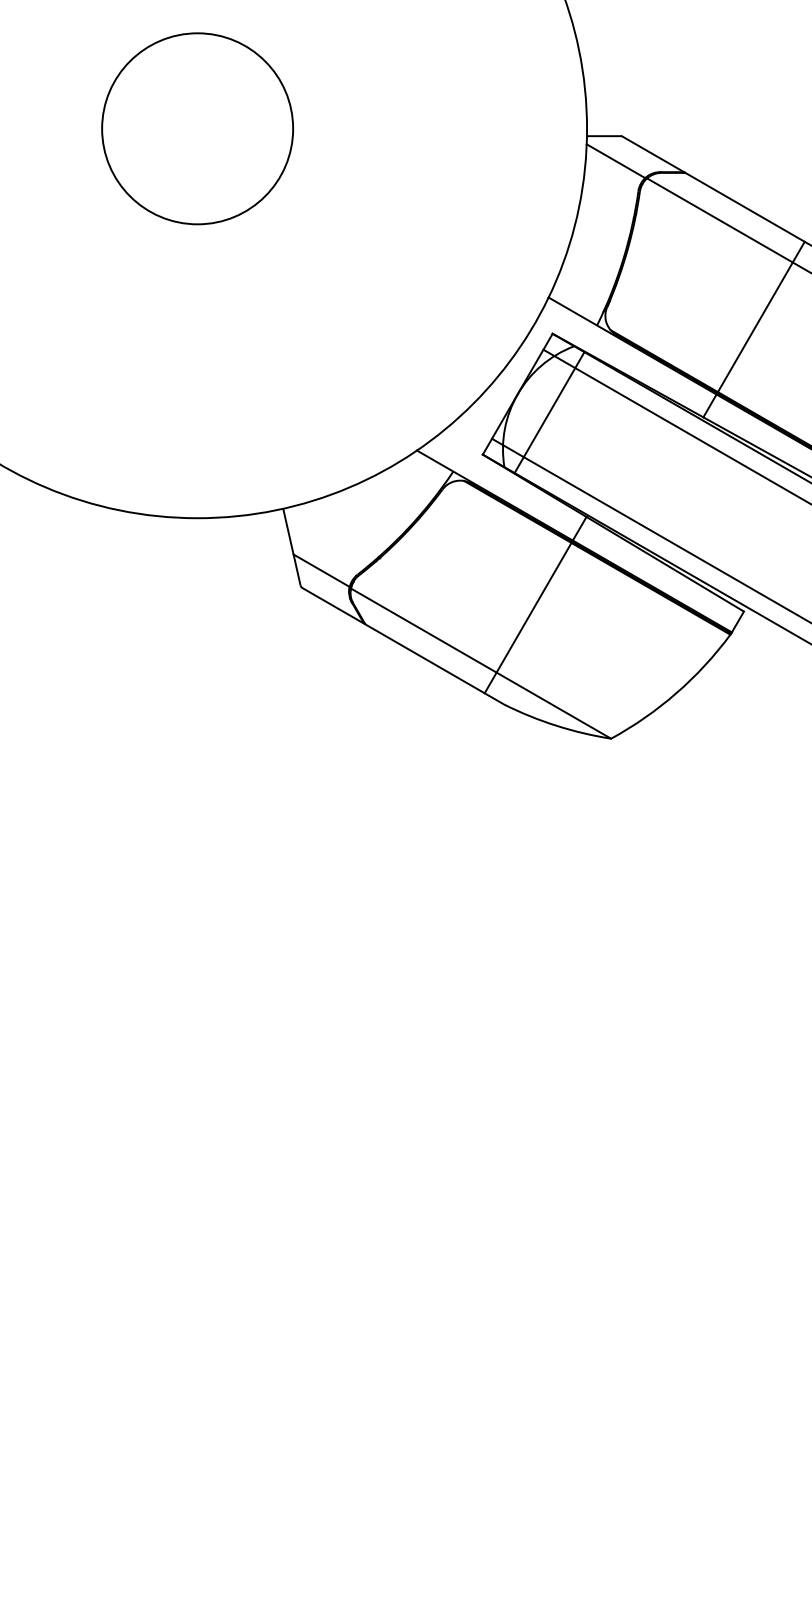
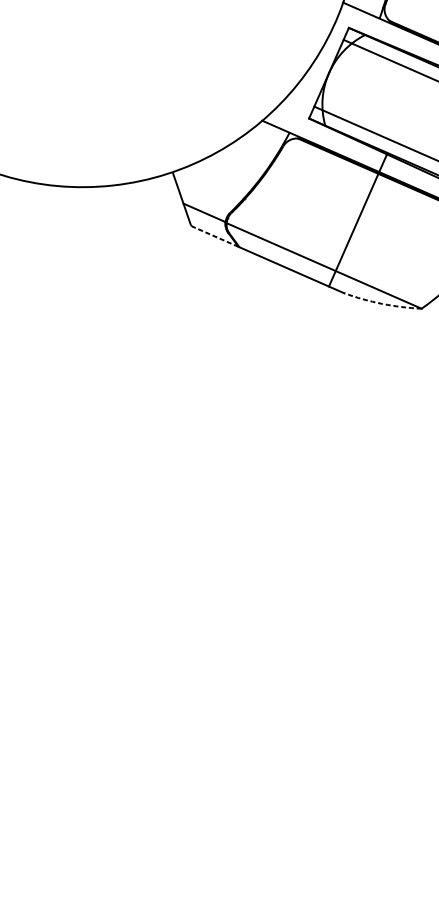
line: (549, 412) -> (352, 83), removed
line: (332, 605) -> (214, 236), solid -> dashed
arc: (556, 725) -> (382, 303), solid -> dashed

